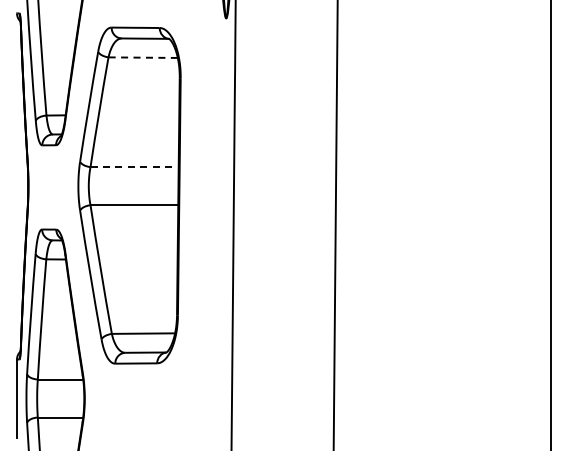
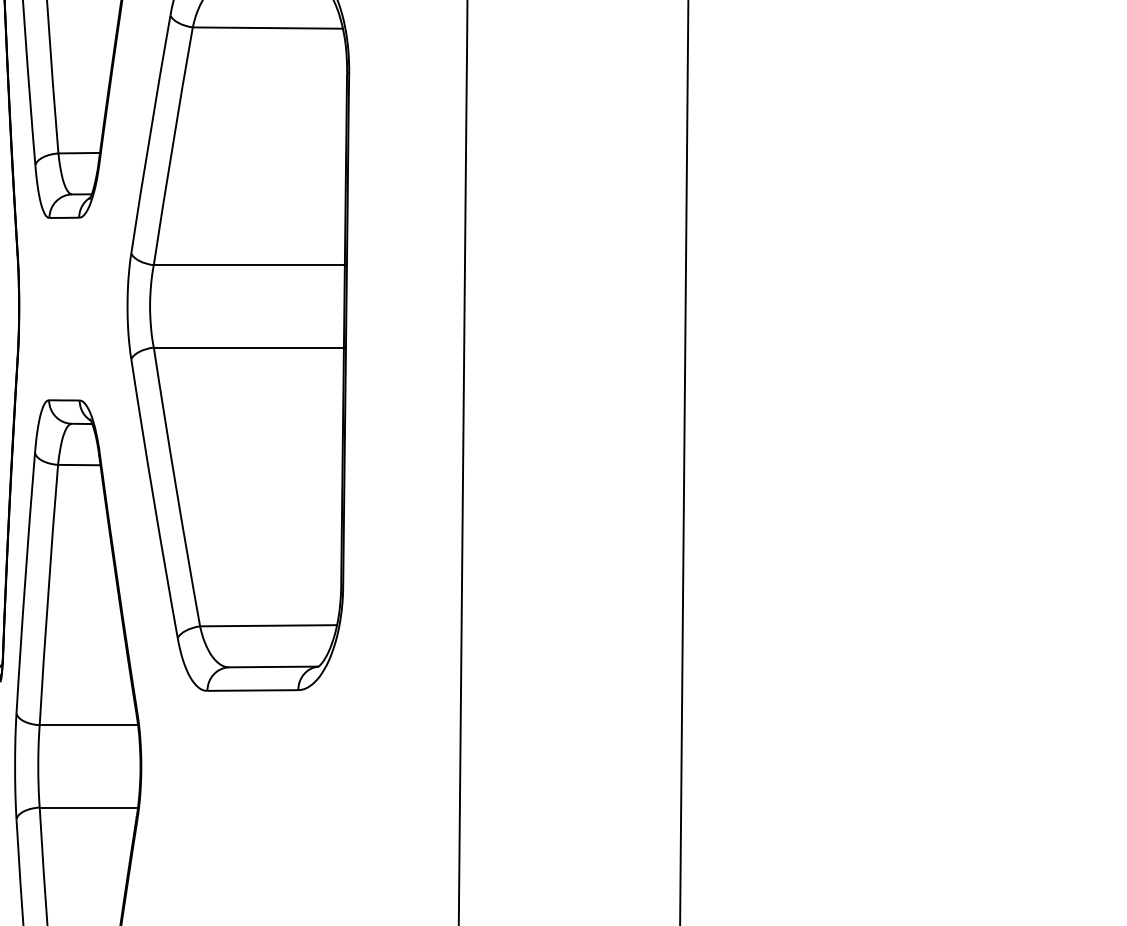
line: (143, 57) -> (268, 27), dashed -> solid
line: (135, 167) -> (251, 265), dashed -> solid

